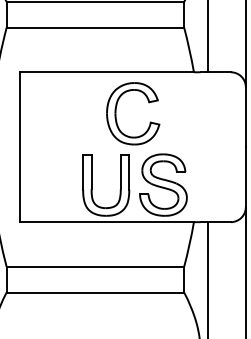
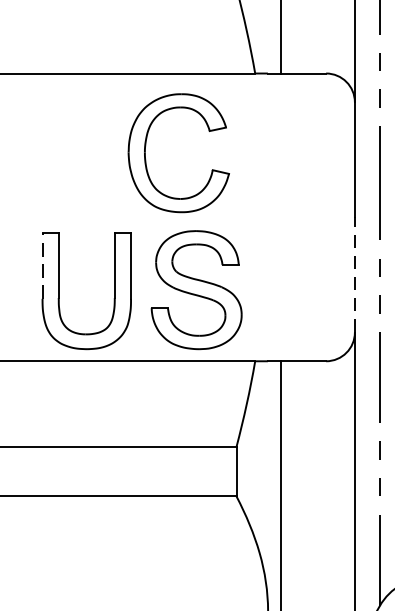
part: (116, 113) -> (146, 152), moved
line: (83, 171) -> (43, 264), solid -> dashed
line: (245, 177) -> (354, 275), solid -> dashed

